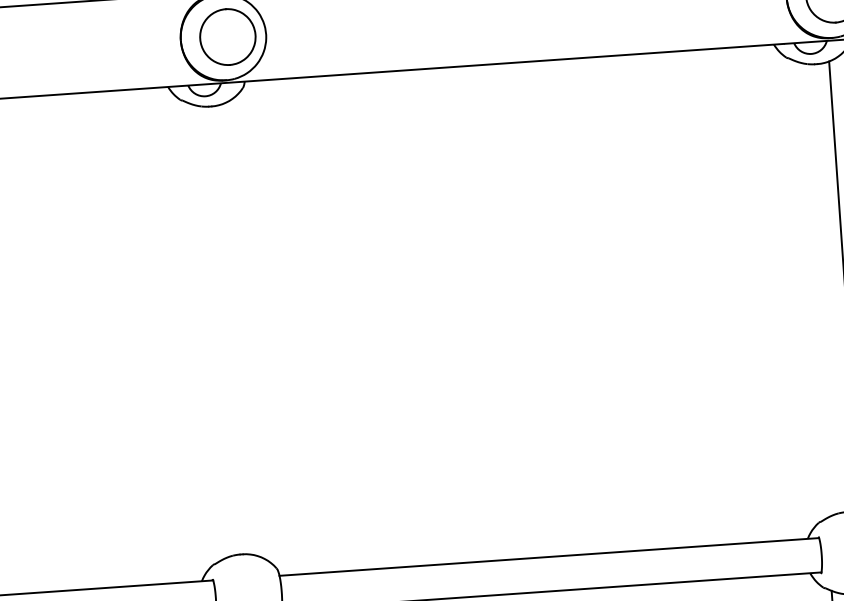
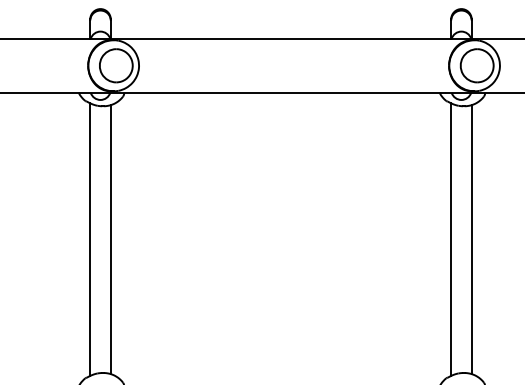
line: (811, 289) -> (451, 239), added
line: (238, 329) -> (110, 239), added
line: (205, 331) -> (90, 239), added

